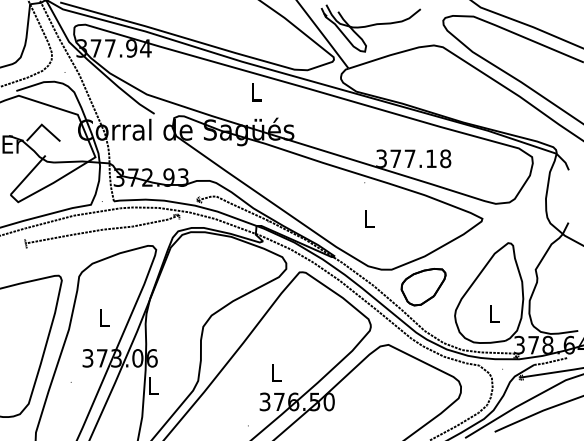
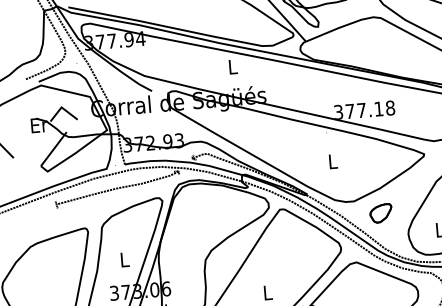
part: (423, 287) -> (381, 213), size x0.6

